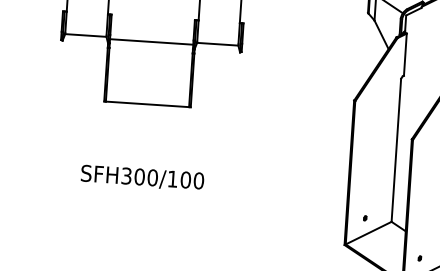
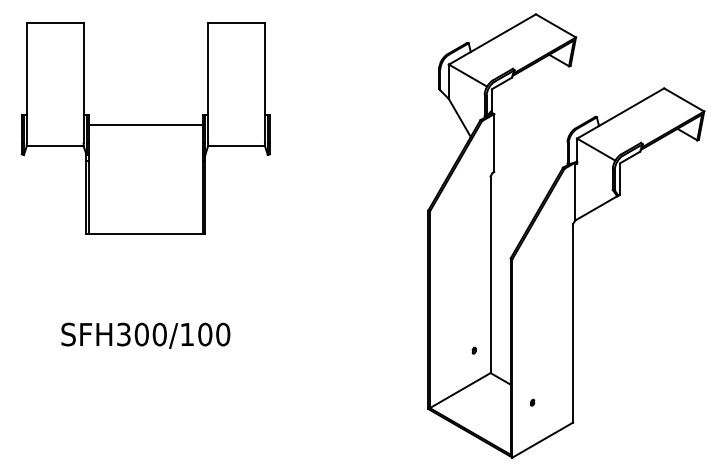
line: (151, 41) -> (145, 124), moved
part: (364, 218) -> (473, 350), moved
part: (419, 258) -> (532, 402), moved

